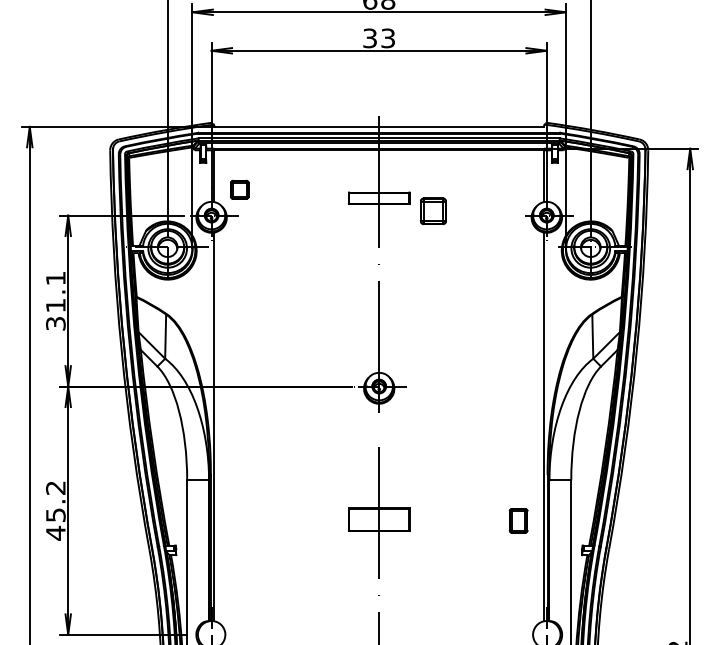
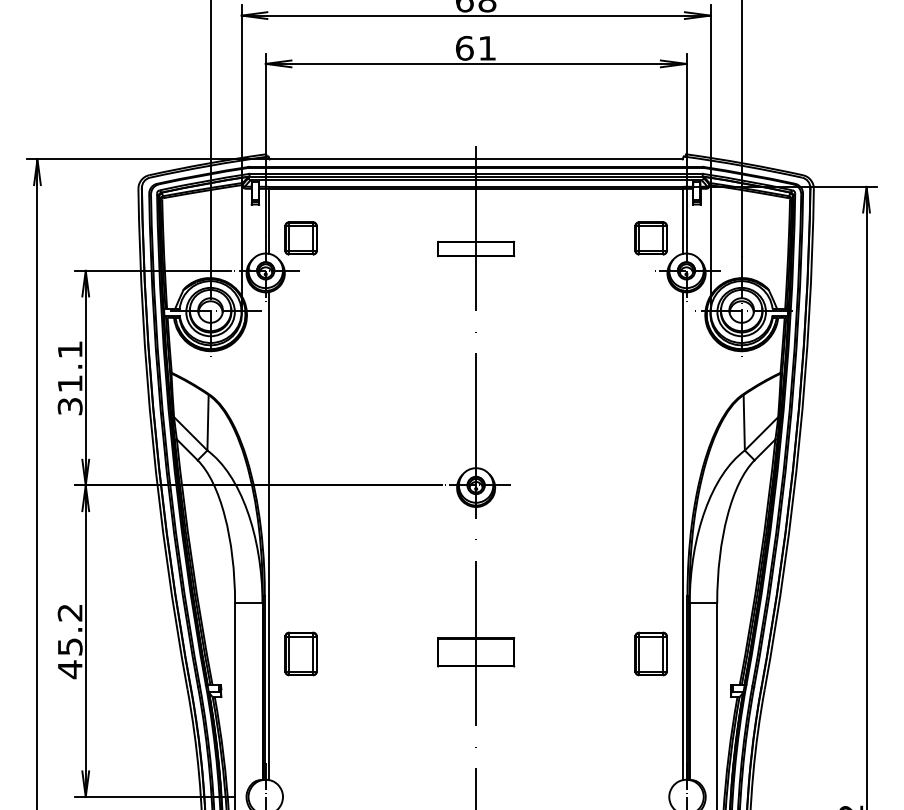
text: (378, 37) -> (475, 47), 33 -> 61
part: (239, 189) -> (300, 238), size x1.43
part: (432, 211) -> (650, 238), moved
part: (239, 520) -> (300, 653), added
part: (518, 520) -> (650, 653), size x1.43

